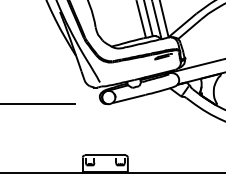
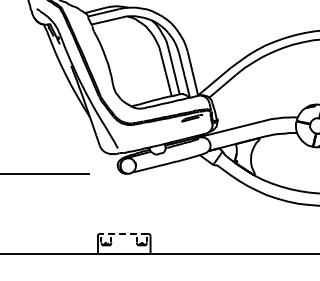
line: (105, 155) -> (124, 233), solid -> dashed

